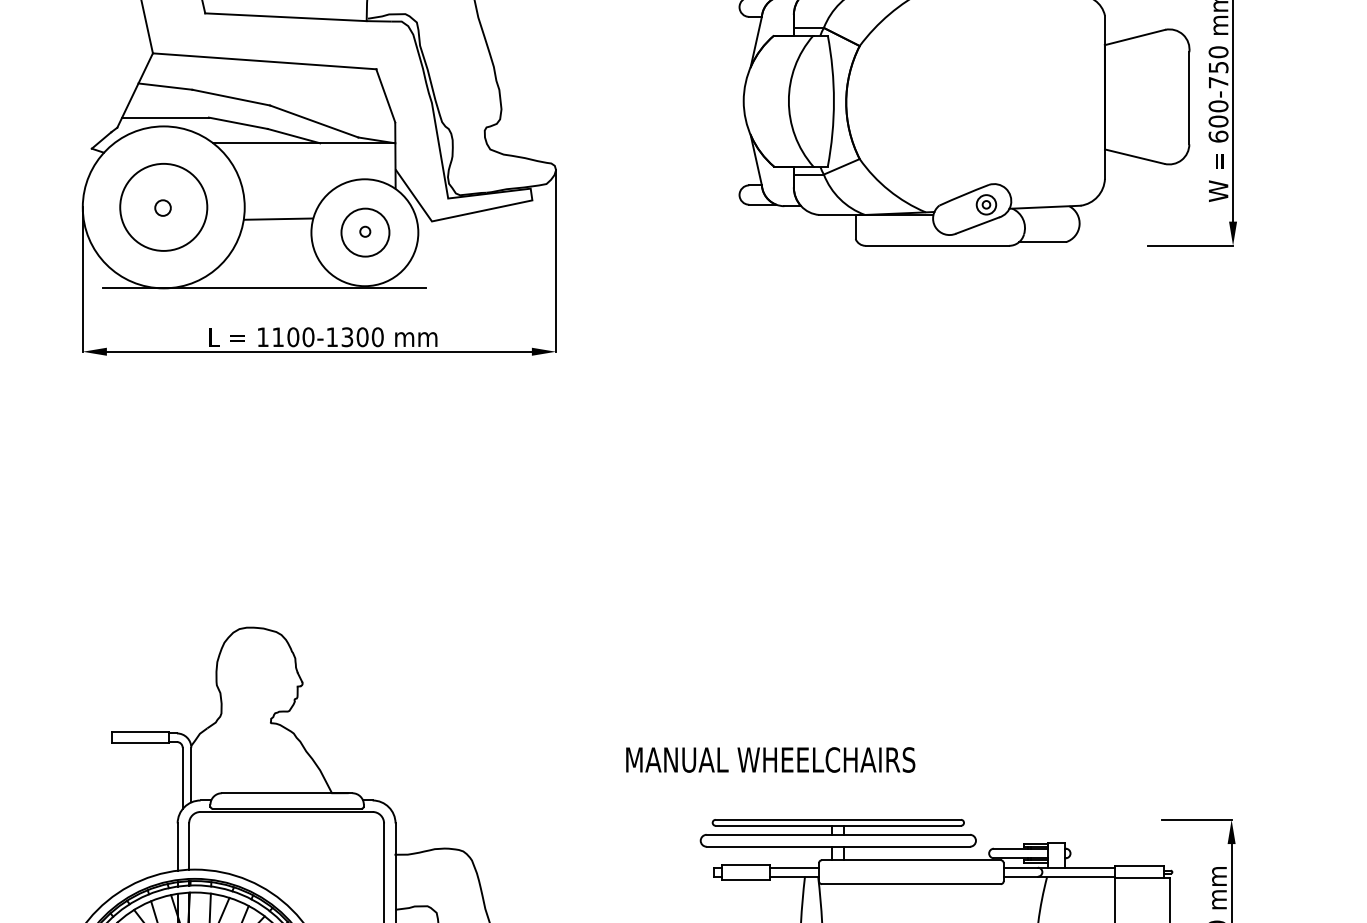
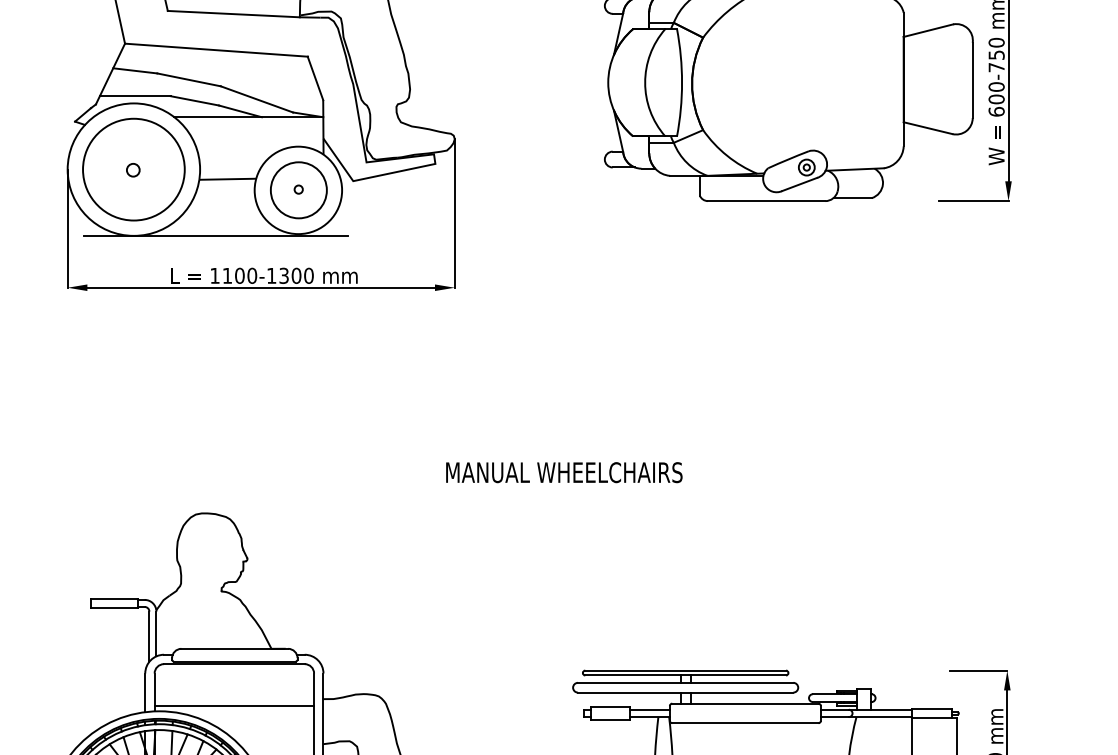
circle: (163, 207) -> (133, 169), size x1.43
circle: (365, 232) -> (298, 190), size x1.43
text: (770, 759) -> (564, 472), moved
line: (286, 863) -> (234, 706), added

